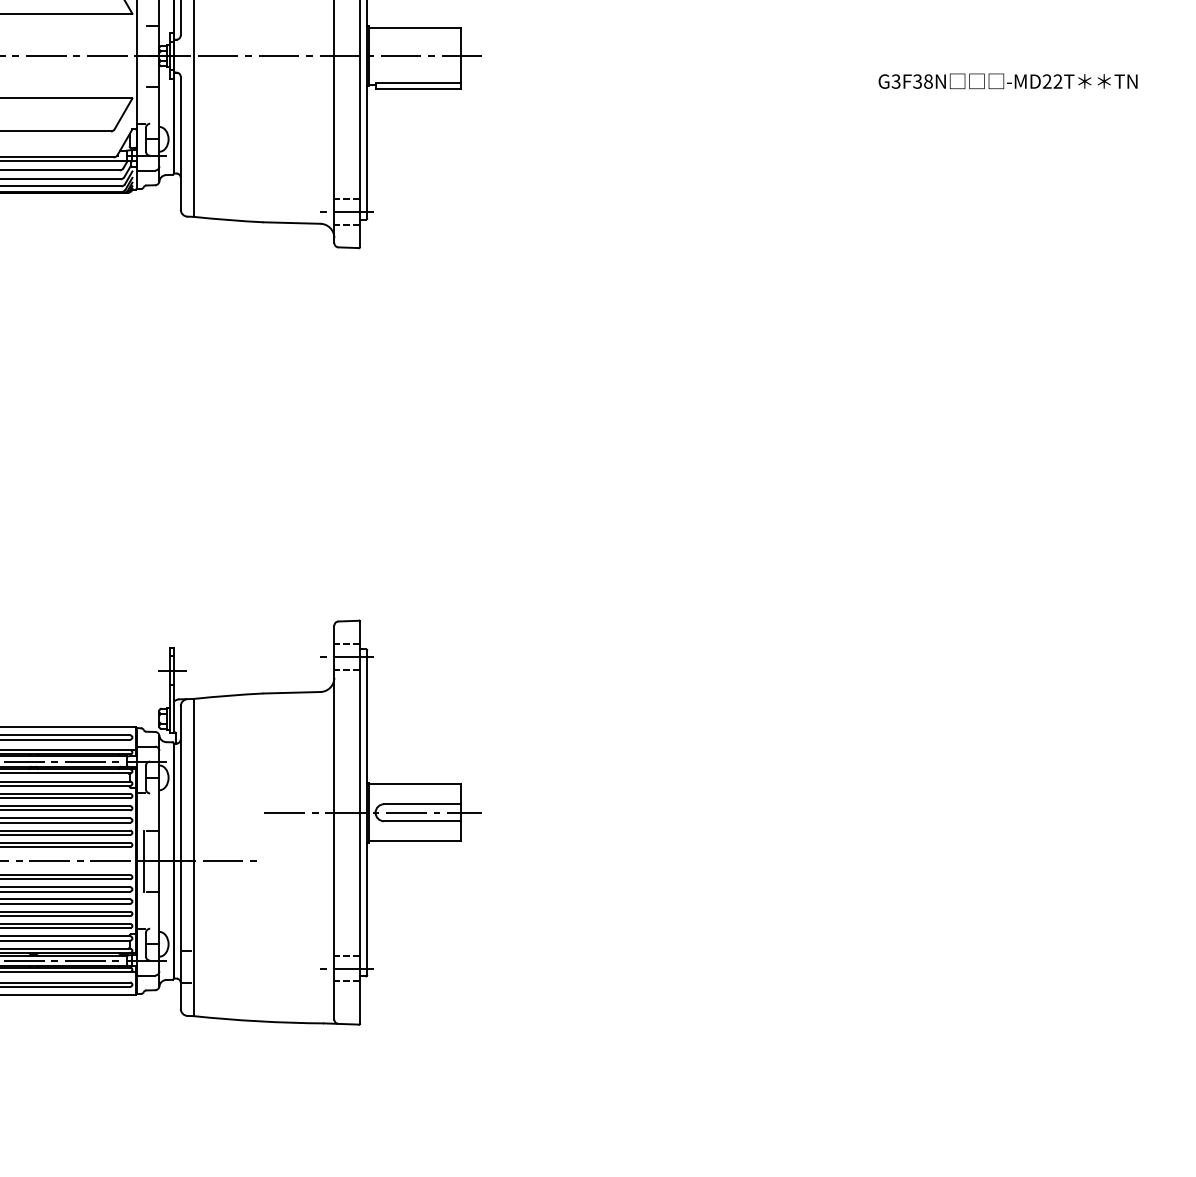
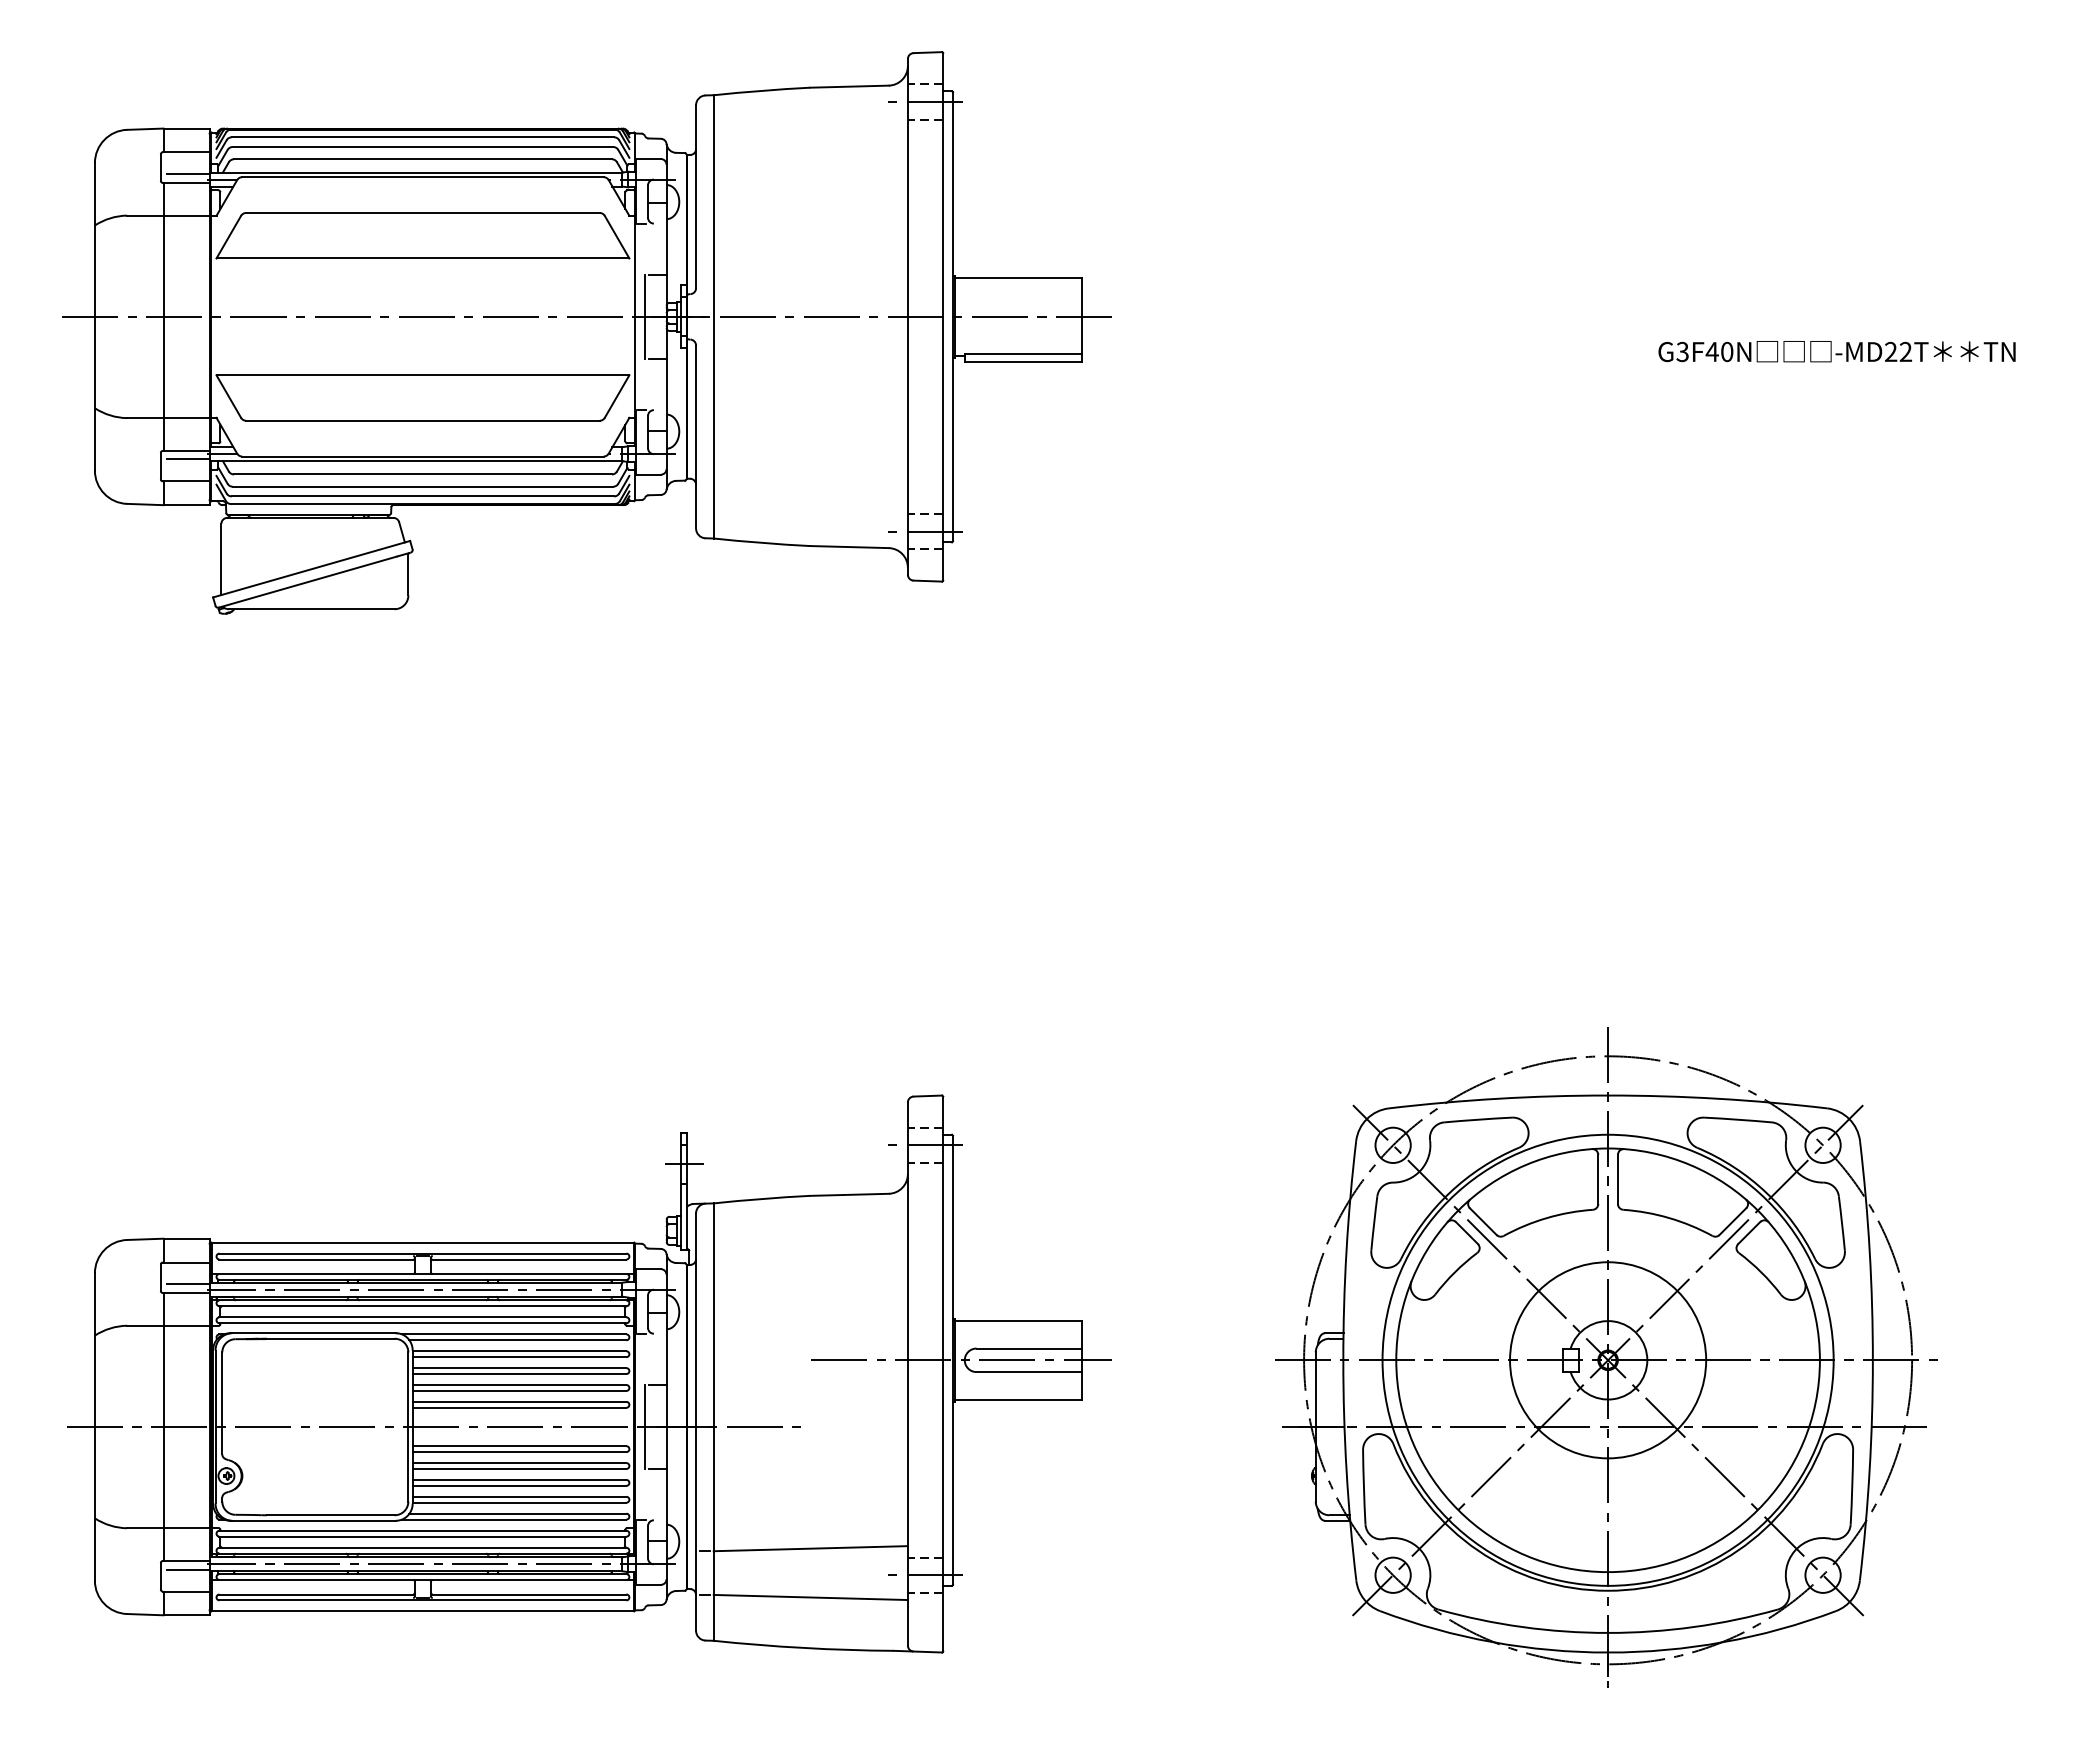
line: (144, 55) -> (645, 316), added
text: (922, 81) -> (1719, 351), G3F38N -> G3F40N
part: (840, 810) -> (1606, 1357), added
line: (263, 949) -> (810, 1548), added
line: (263, 984) -> (810, 1597), added

